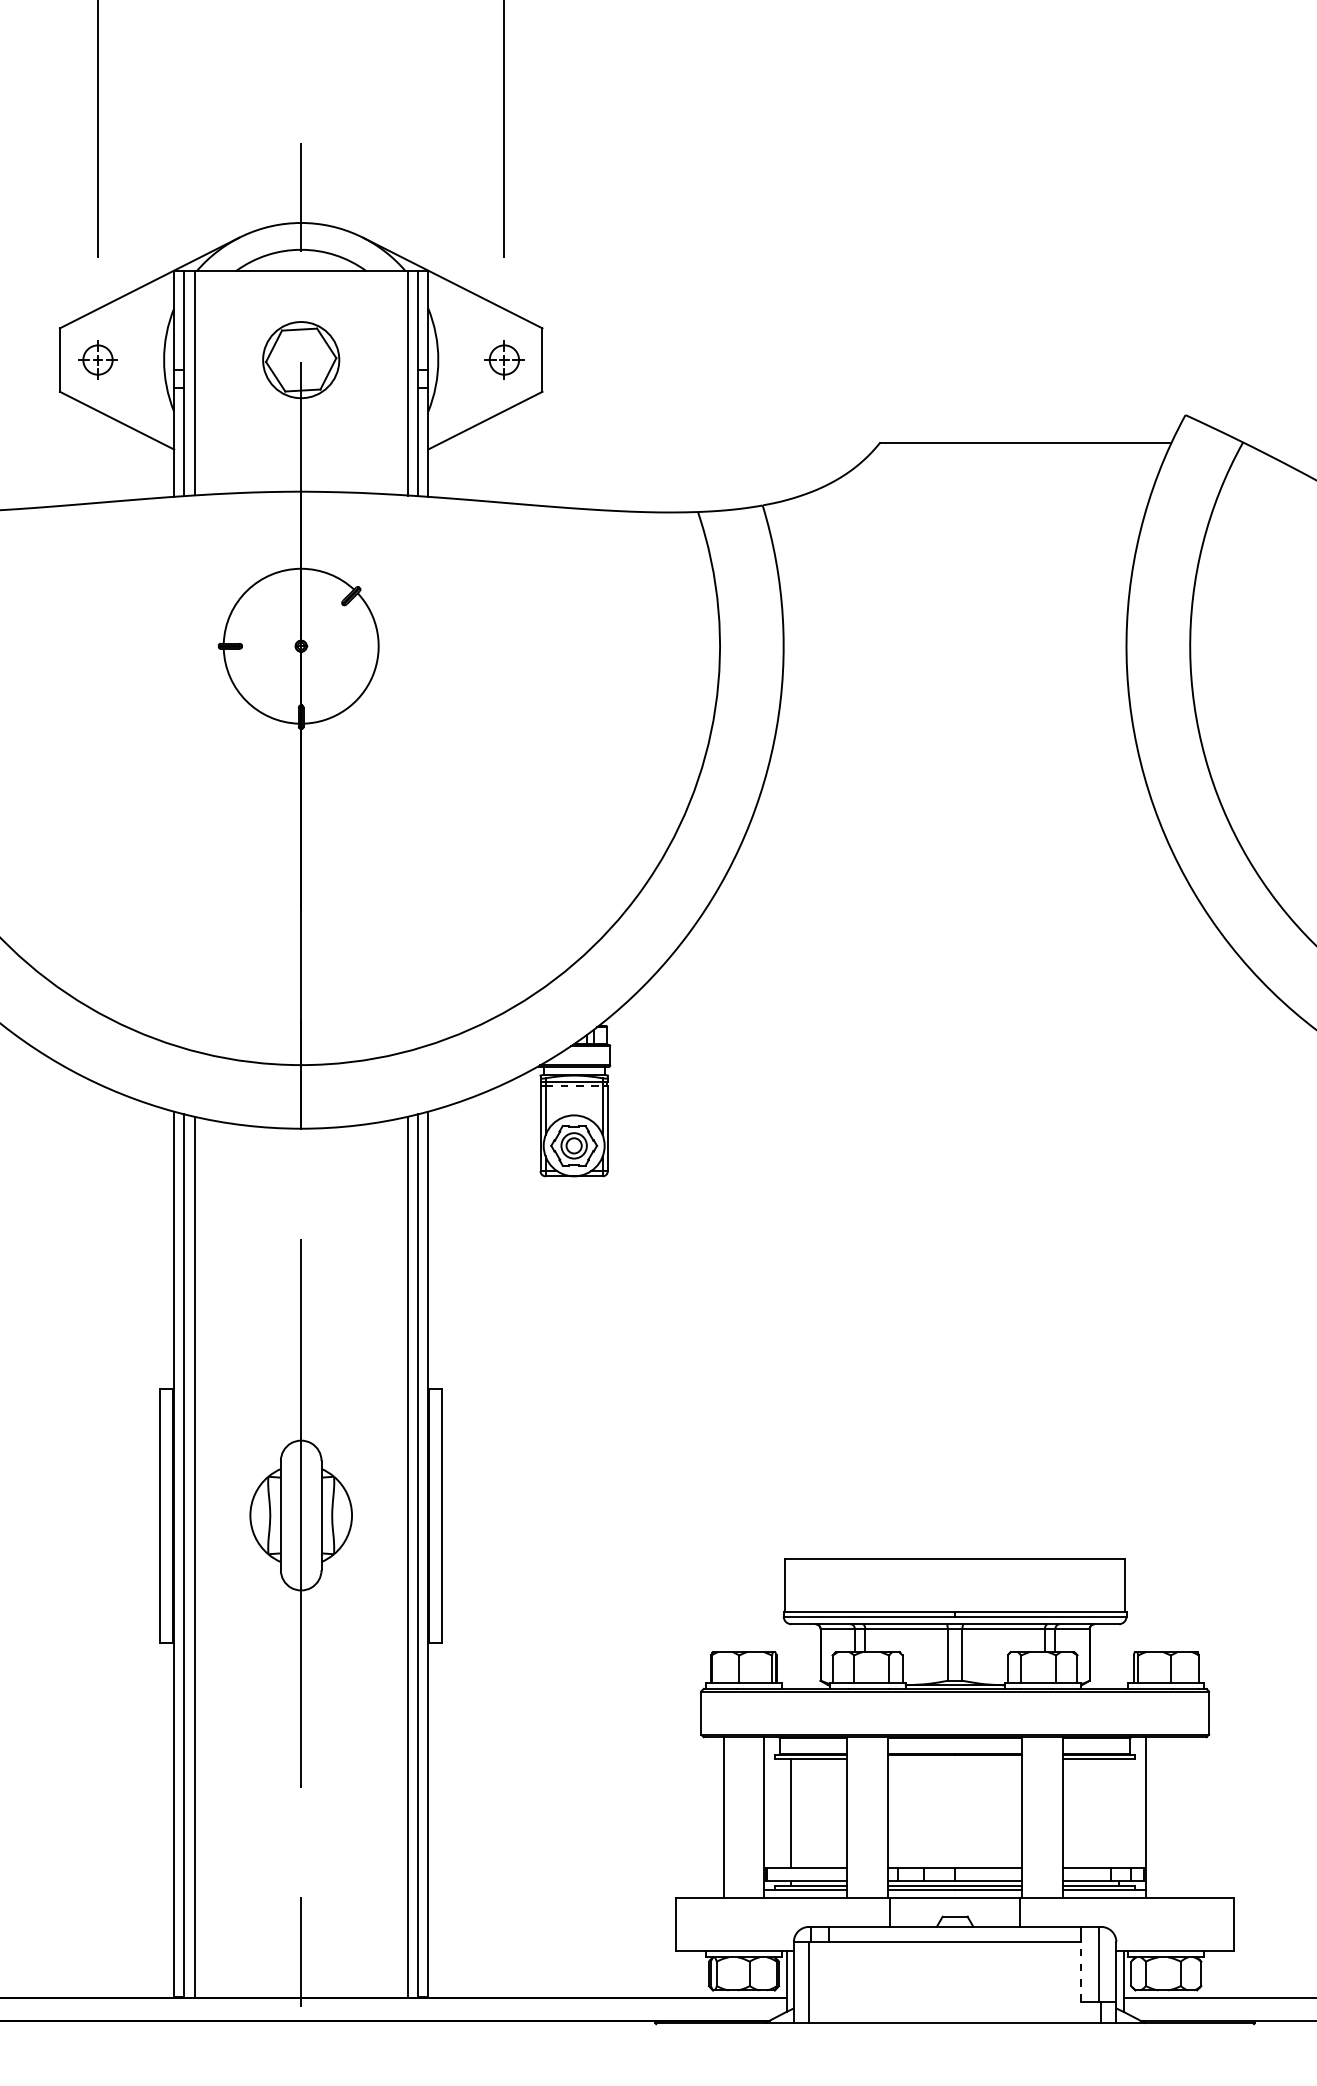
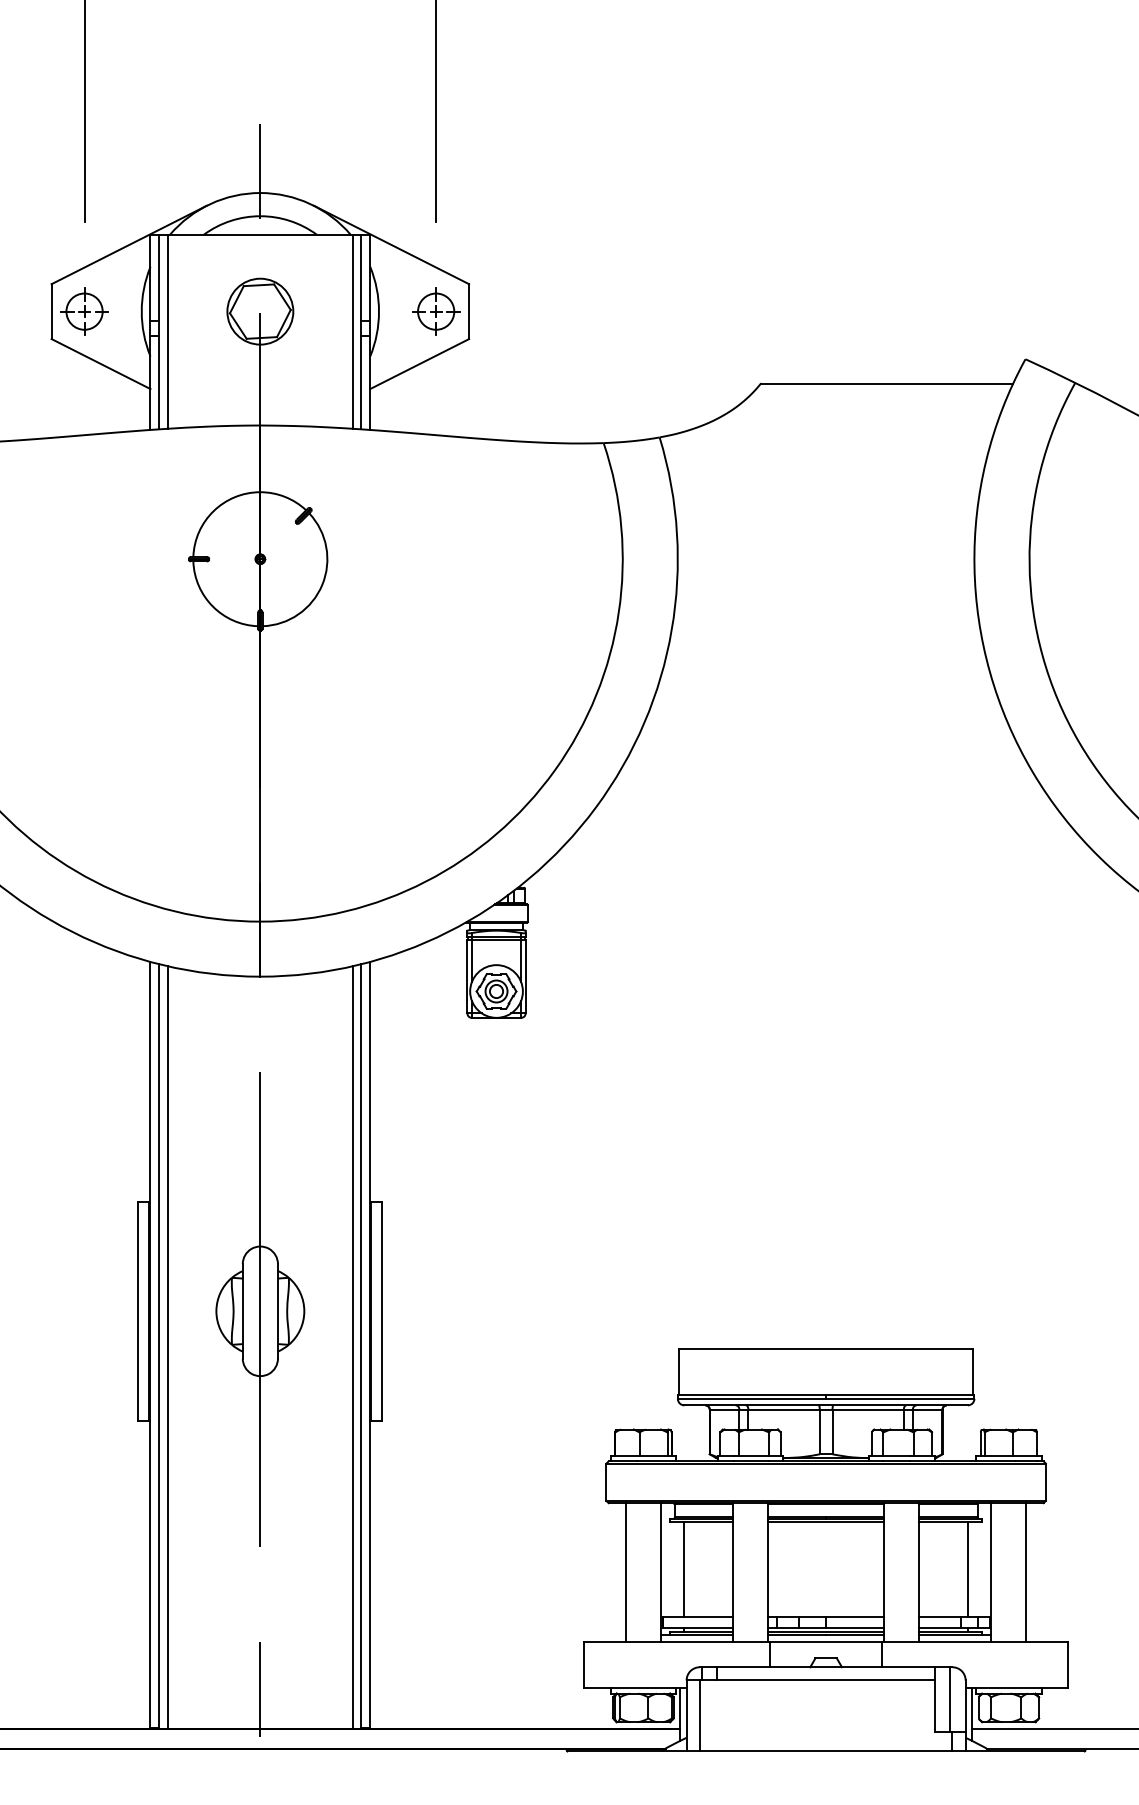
part: (97, 359) -> (84, 311), size x1.43
part: (504, 359) -> (436, 311), size x1.43
line: (574, 1086) -> (496, 940), dashed -> solid
line: (954, 1759) -> (825, 1522), added
line: (1118, 1813) -> (967, 1569), added
line: (1186, 1817) -> (1026, 1572), added
line: (1081, 1971) -> (935, 1705), dashed -> solid

